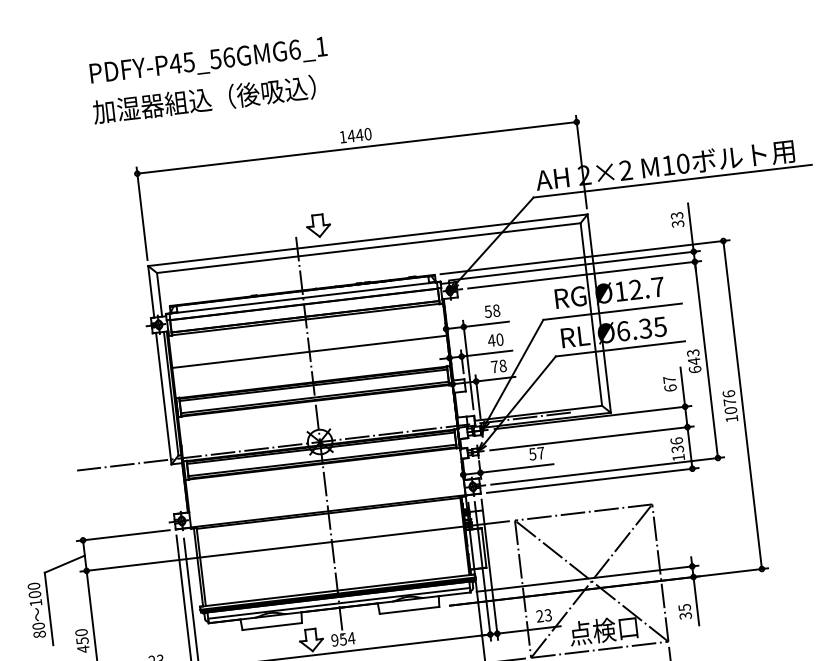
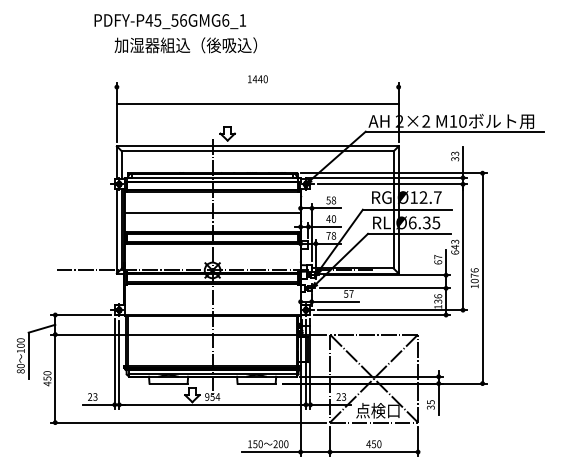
text: (203, 100) -> (185, 45), moved
line: (356, 148) -> (257, 104), moved

